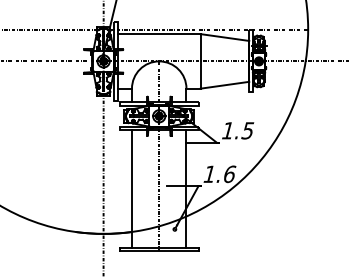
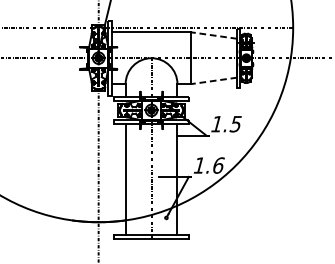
line: (224, 37) -> (213, 35), solid -> dashed
line: (224, 85) -> (213, 81), solid -> dashed

